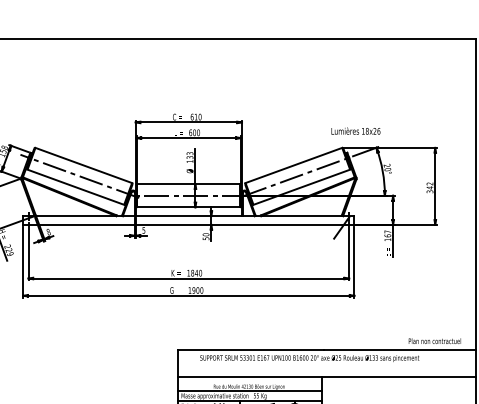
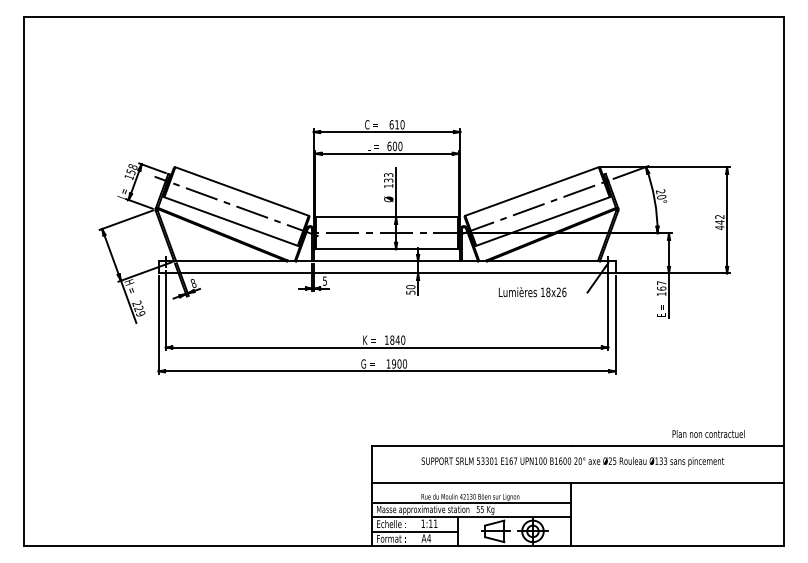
text: (355, 131) -> (532, 292), moved
text: (429, 191) -> (719, 227), 342 -> 442
text: (434, 340) -> (708, 433), moved
text: (309, 358) -> (572, 461), moved

